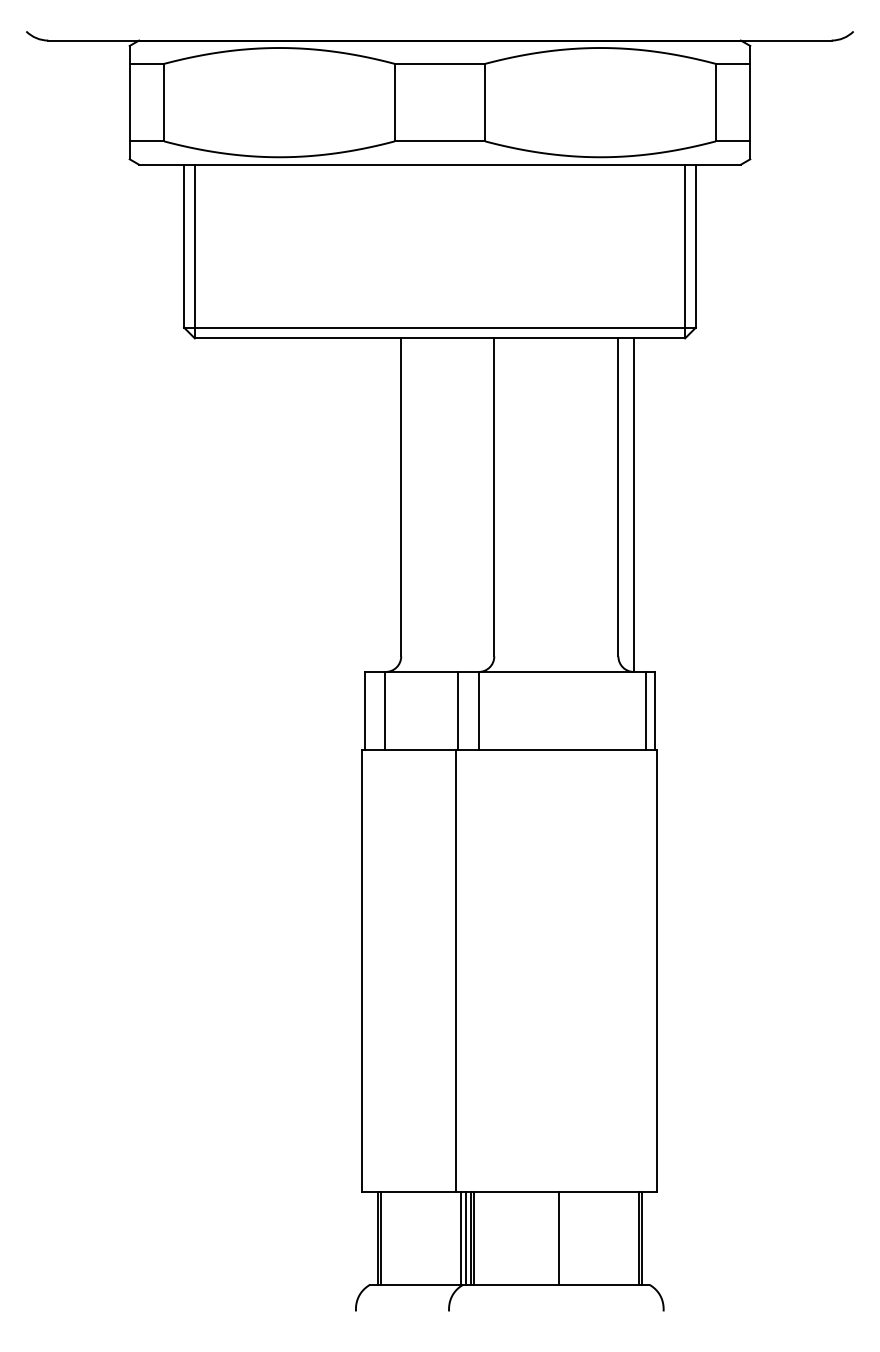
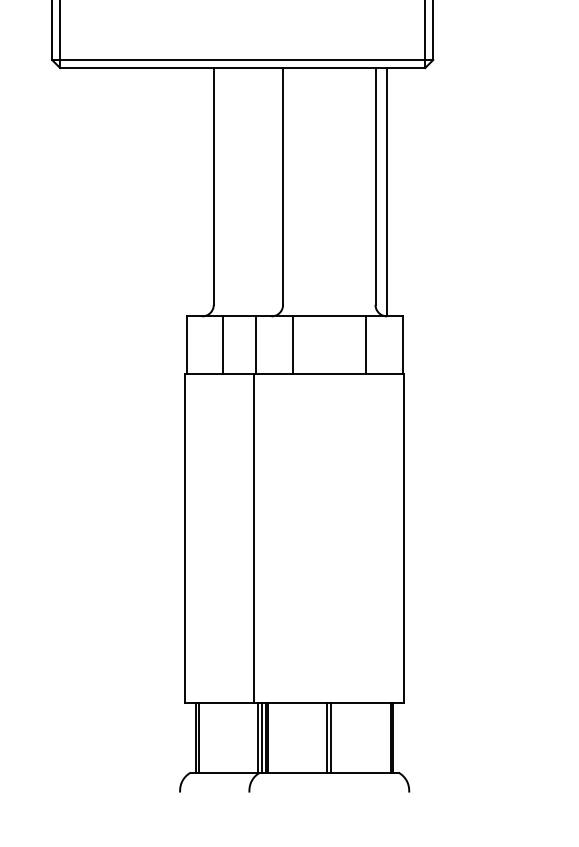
line: (385, 710) -> (223, 345), moved
line: (479, 710) -> (292, 345), moved
line: (645, 710) -> (365, 345), moved
line: (553, 1237) -> (327, 737), added

